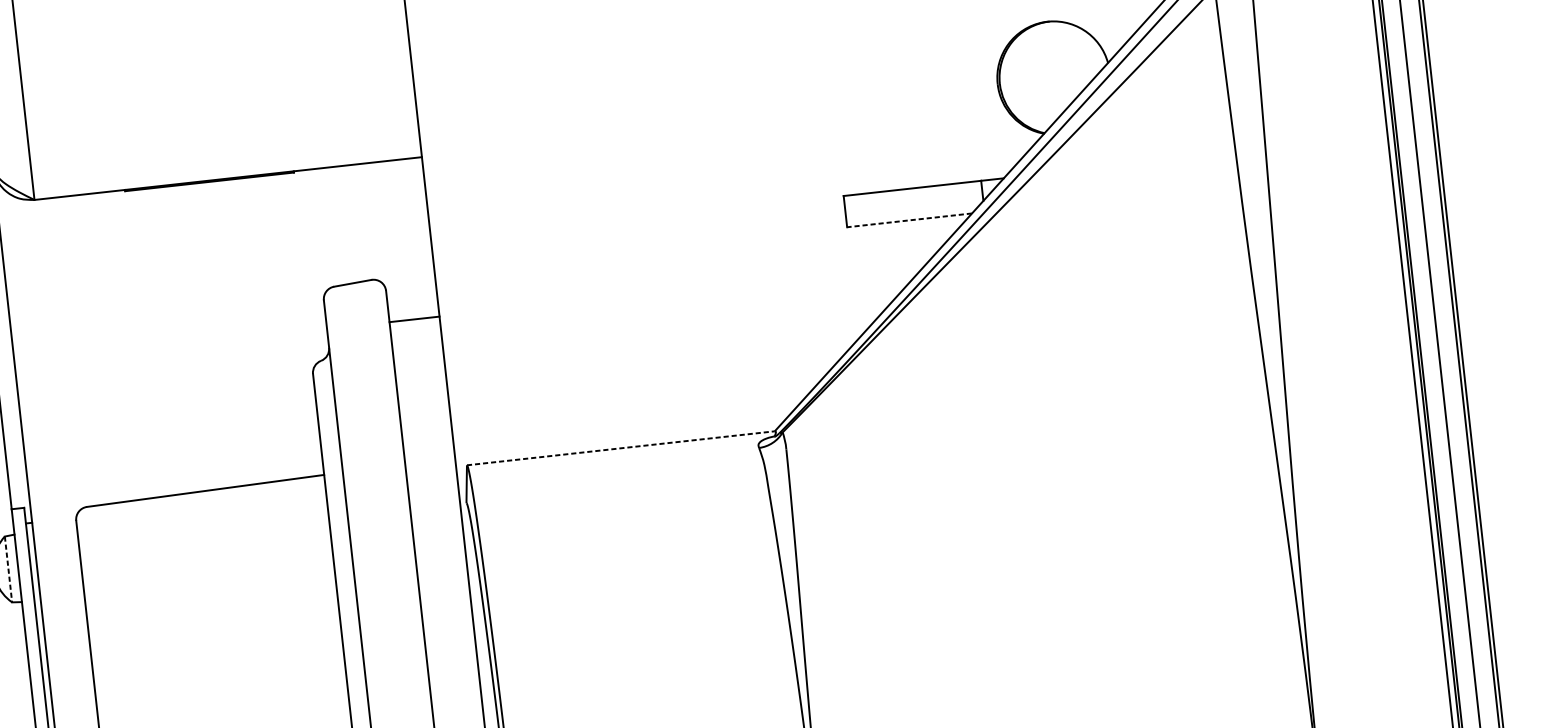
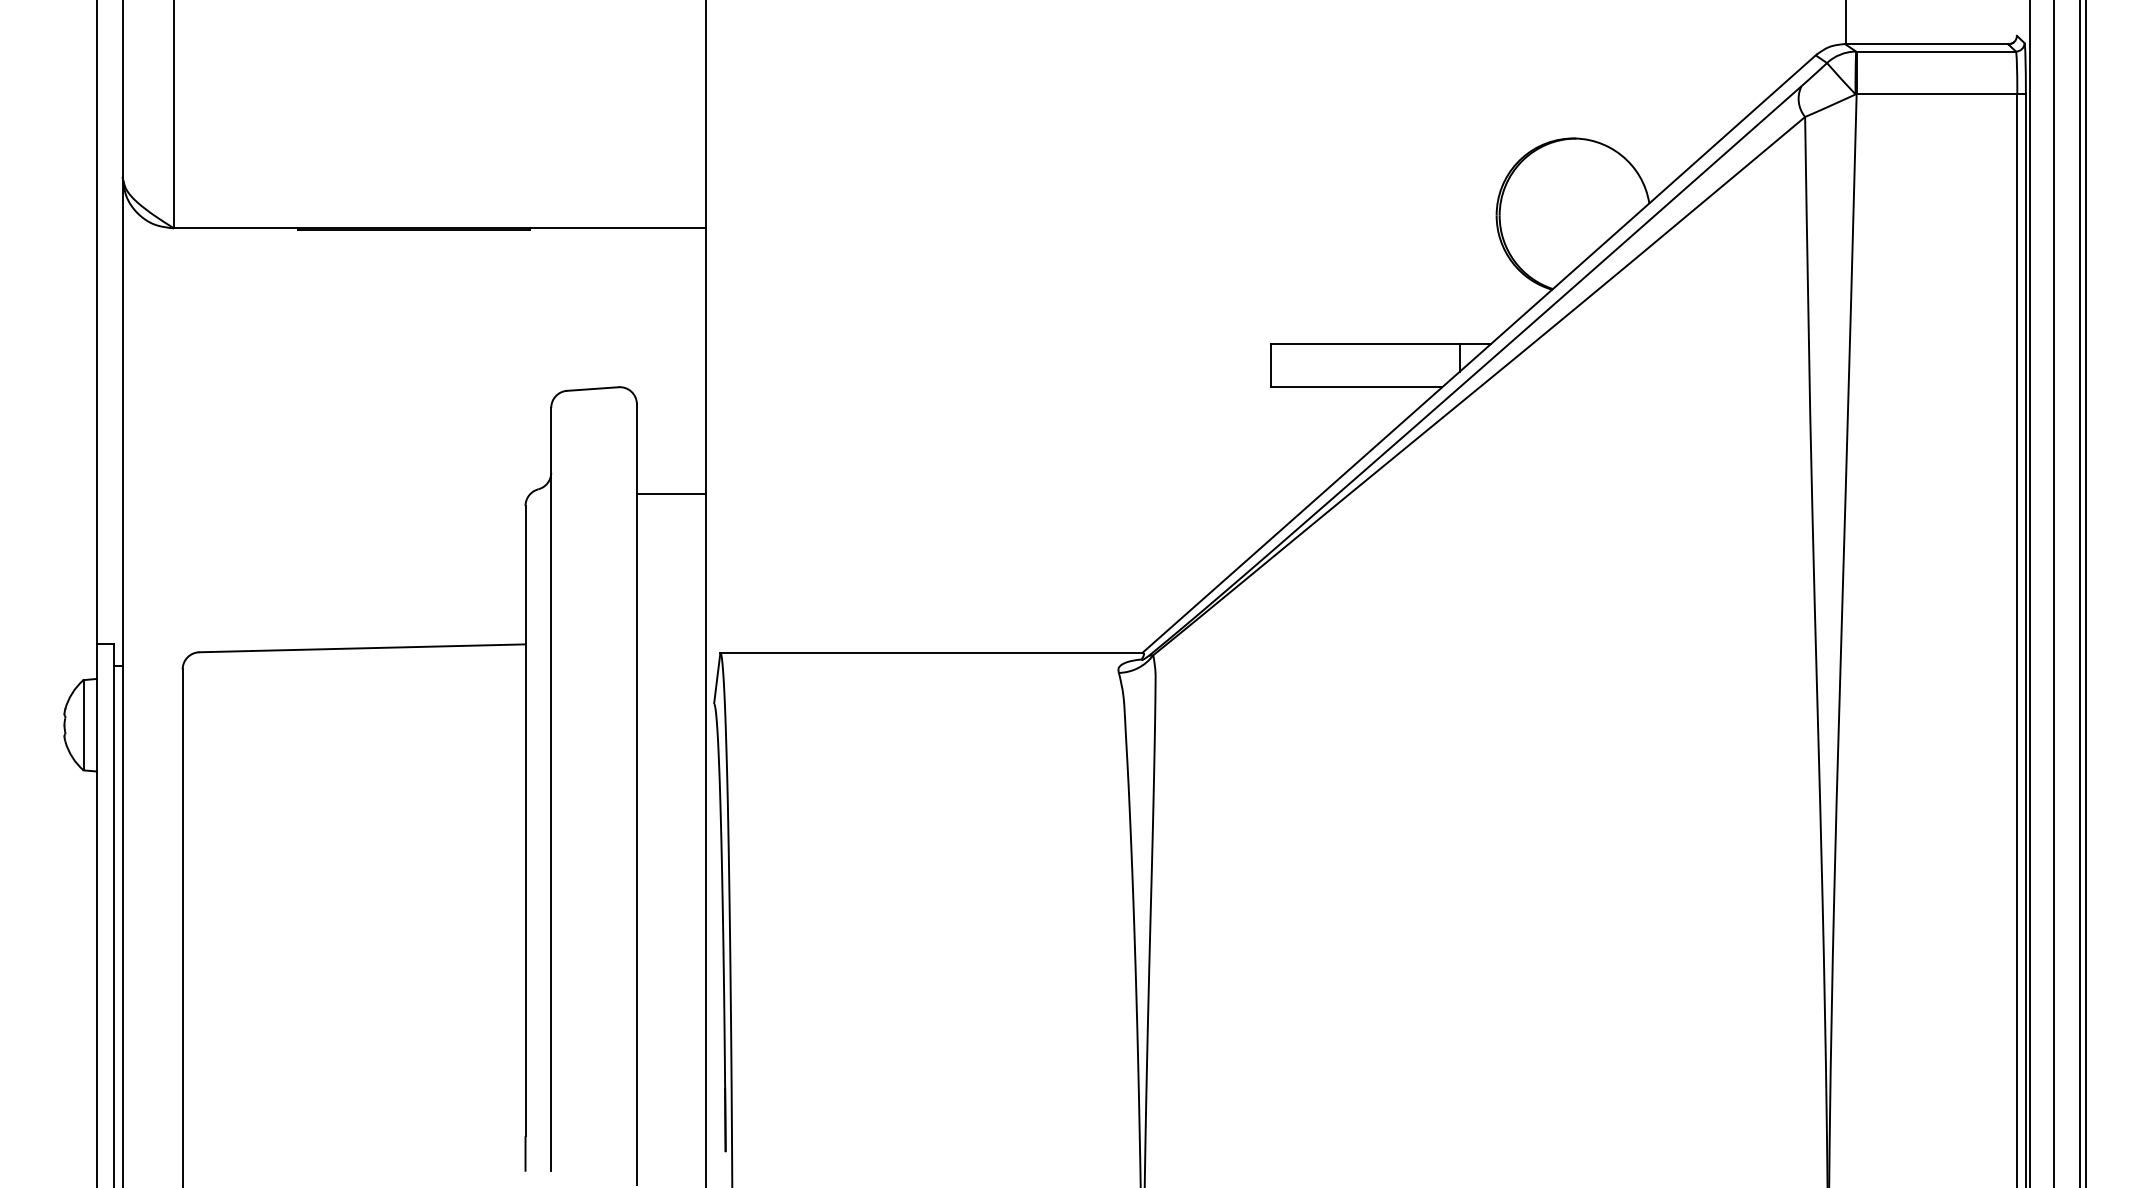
line: (909, 220) -> (1356, 386), dashed -> solid
line: (414, 319) -> (670, 494), moved
line: (621, 448) -> (932, 652), dashed -> solid
line: (8, 569) -> (83, 725), dashed -> solid

